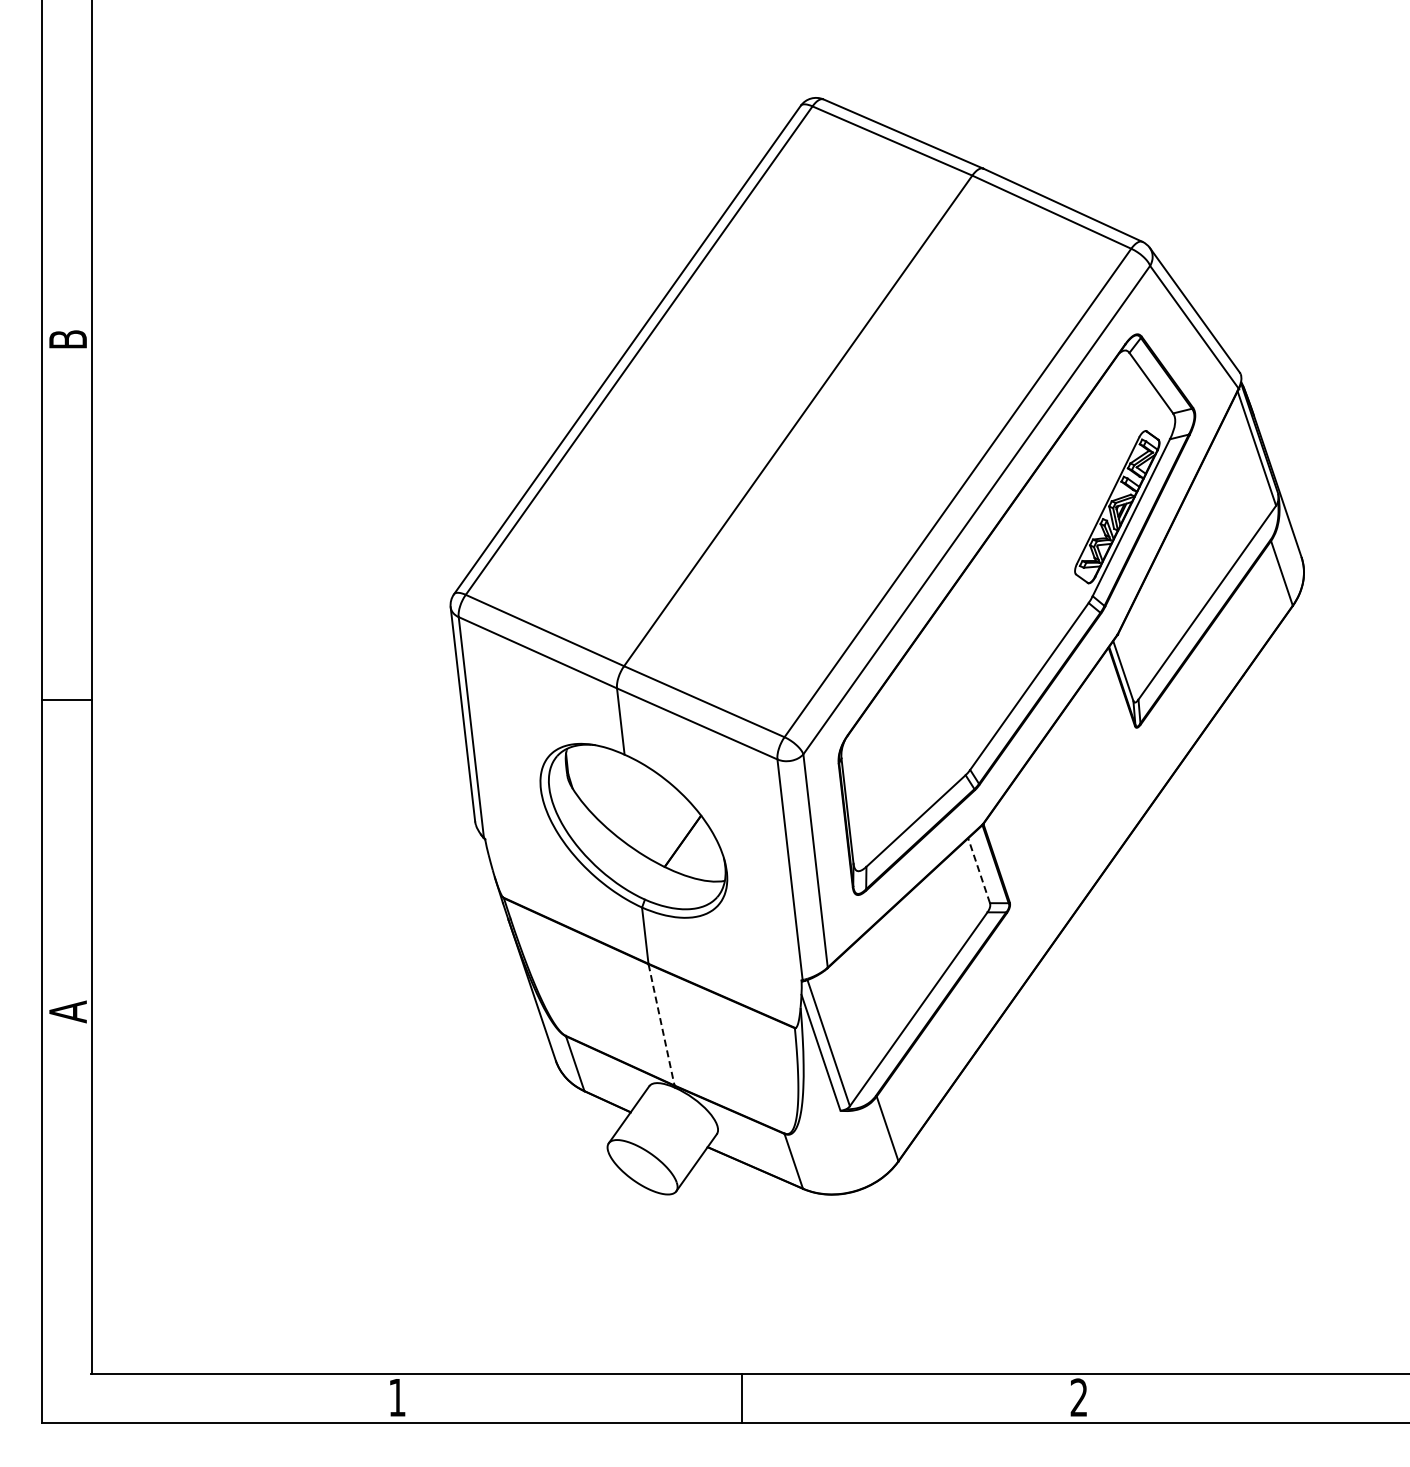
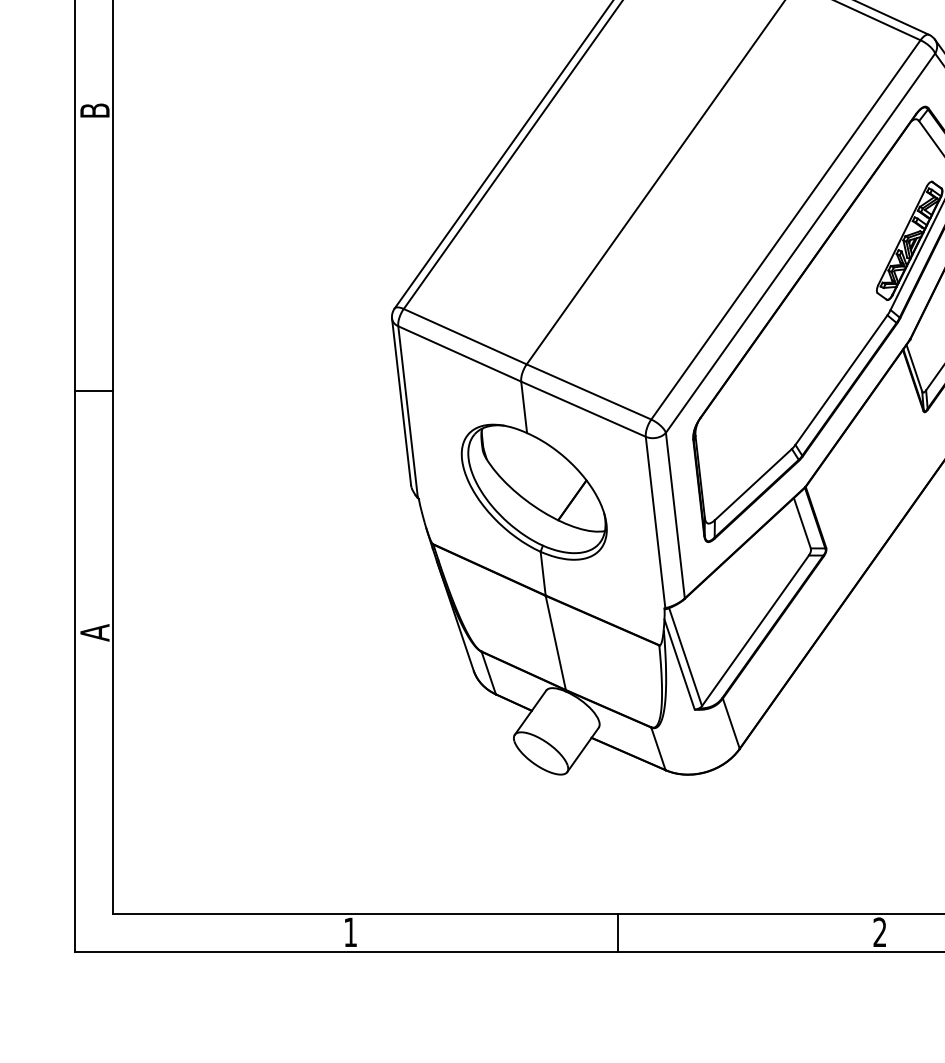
line: (978, 870) -> (801, 523), dashed -> solid
line: (661, 1024) -> (555, 642), dashed -> solid

